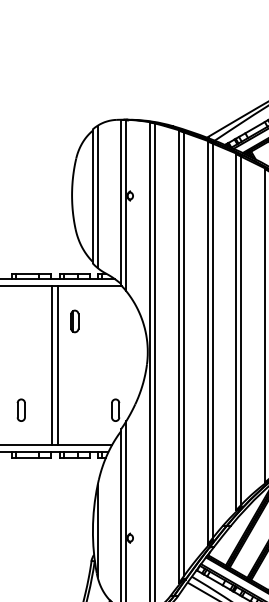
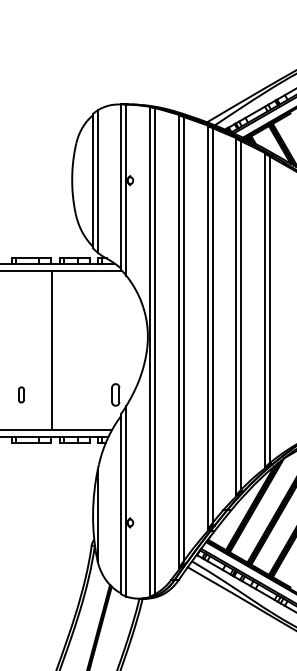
part: (74, 320) -> (74, 305), removed
line: (58, 365) -> (58, 350), removed
part: (21, 409) -> (21, 394), size x0.7

